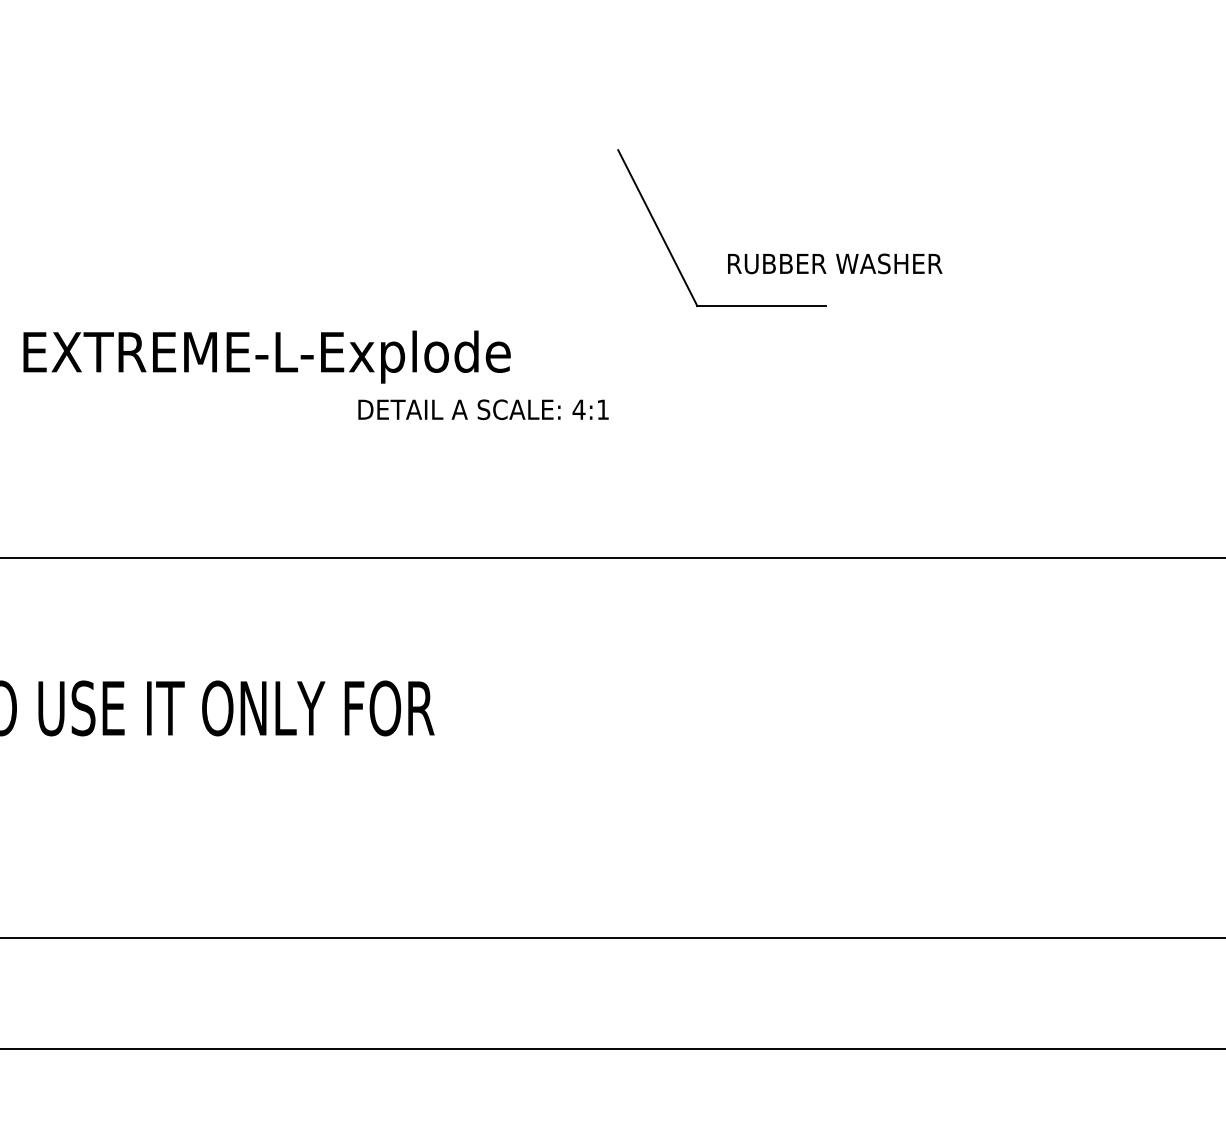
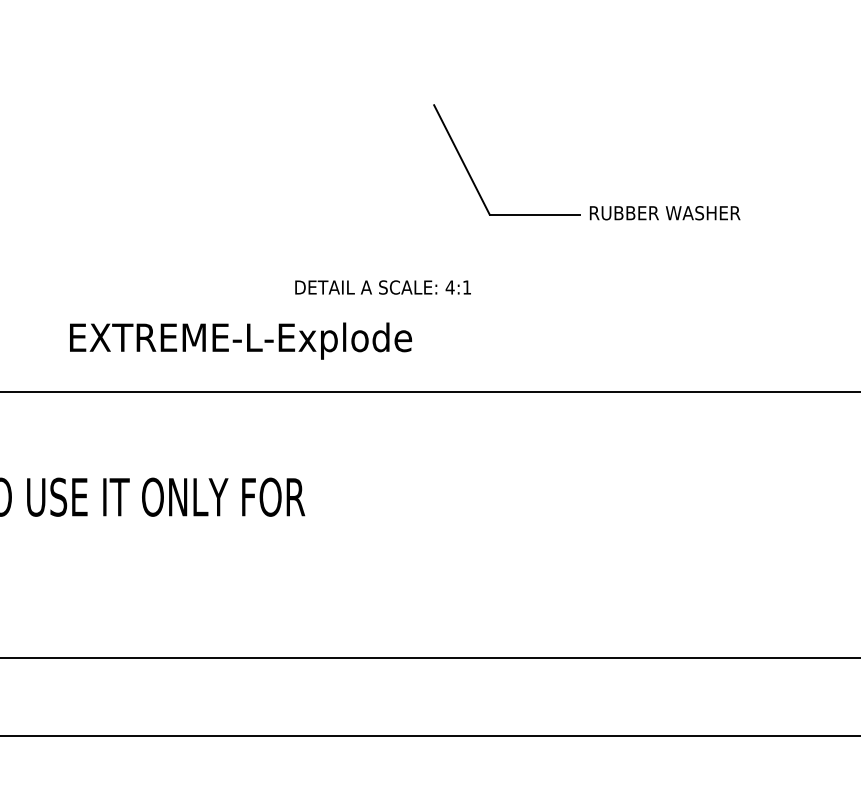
text: (835, 263) -> (665, 212), moved
text: (266, 356) -> (240, 340), moved
text: (483, 409) -> (383, 287), moved

